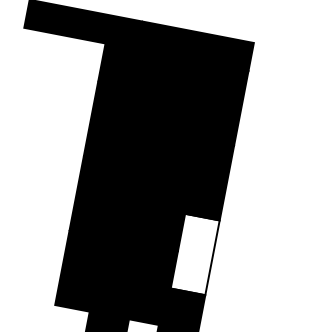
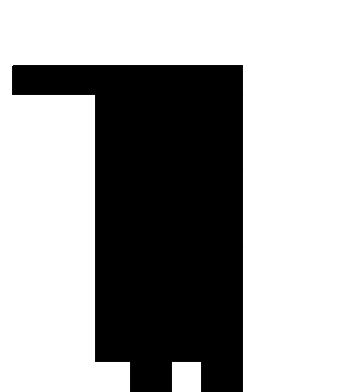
fill: (192, 254) -> (221, 284), added

